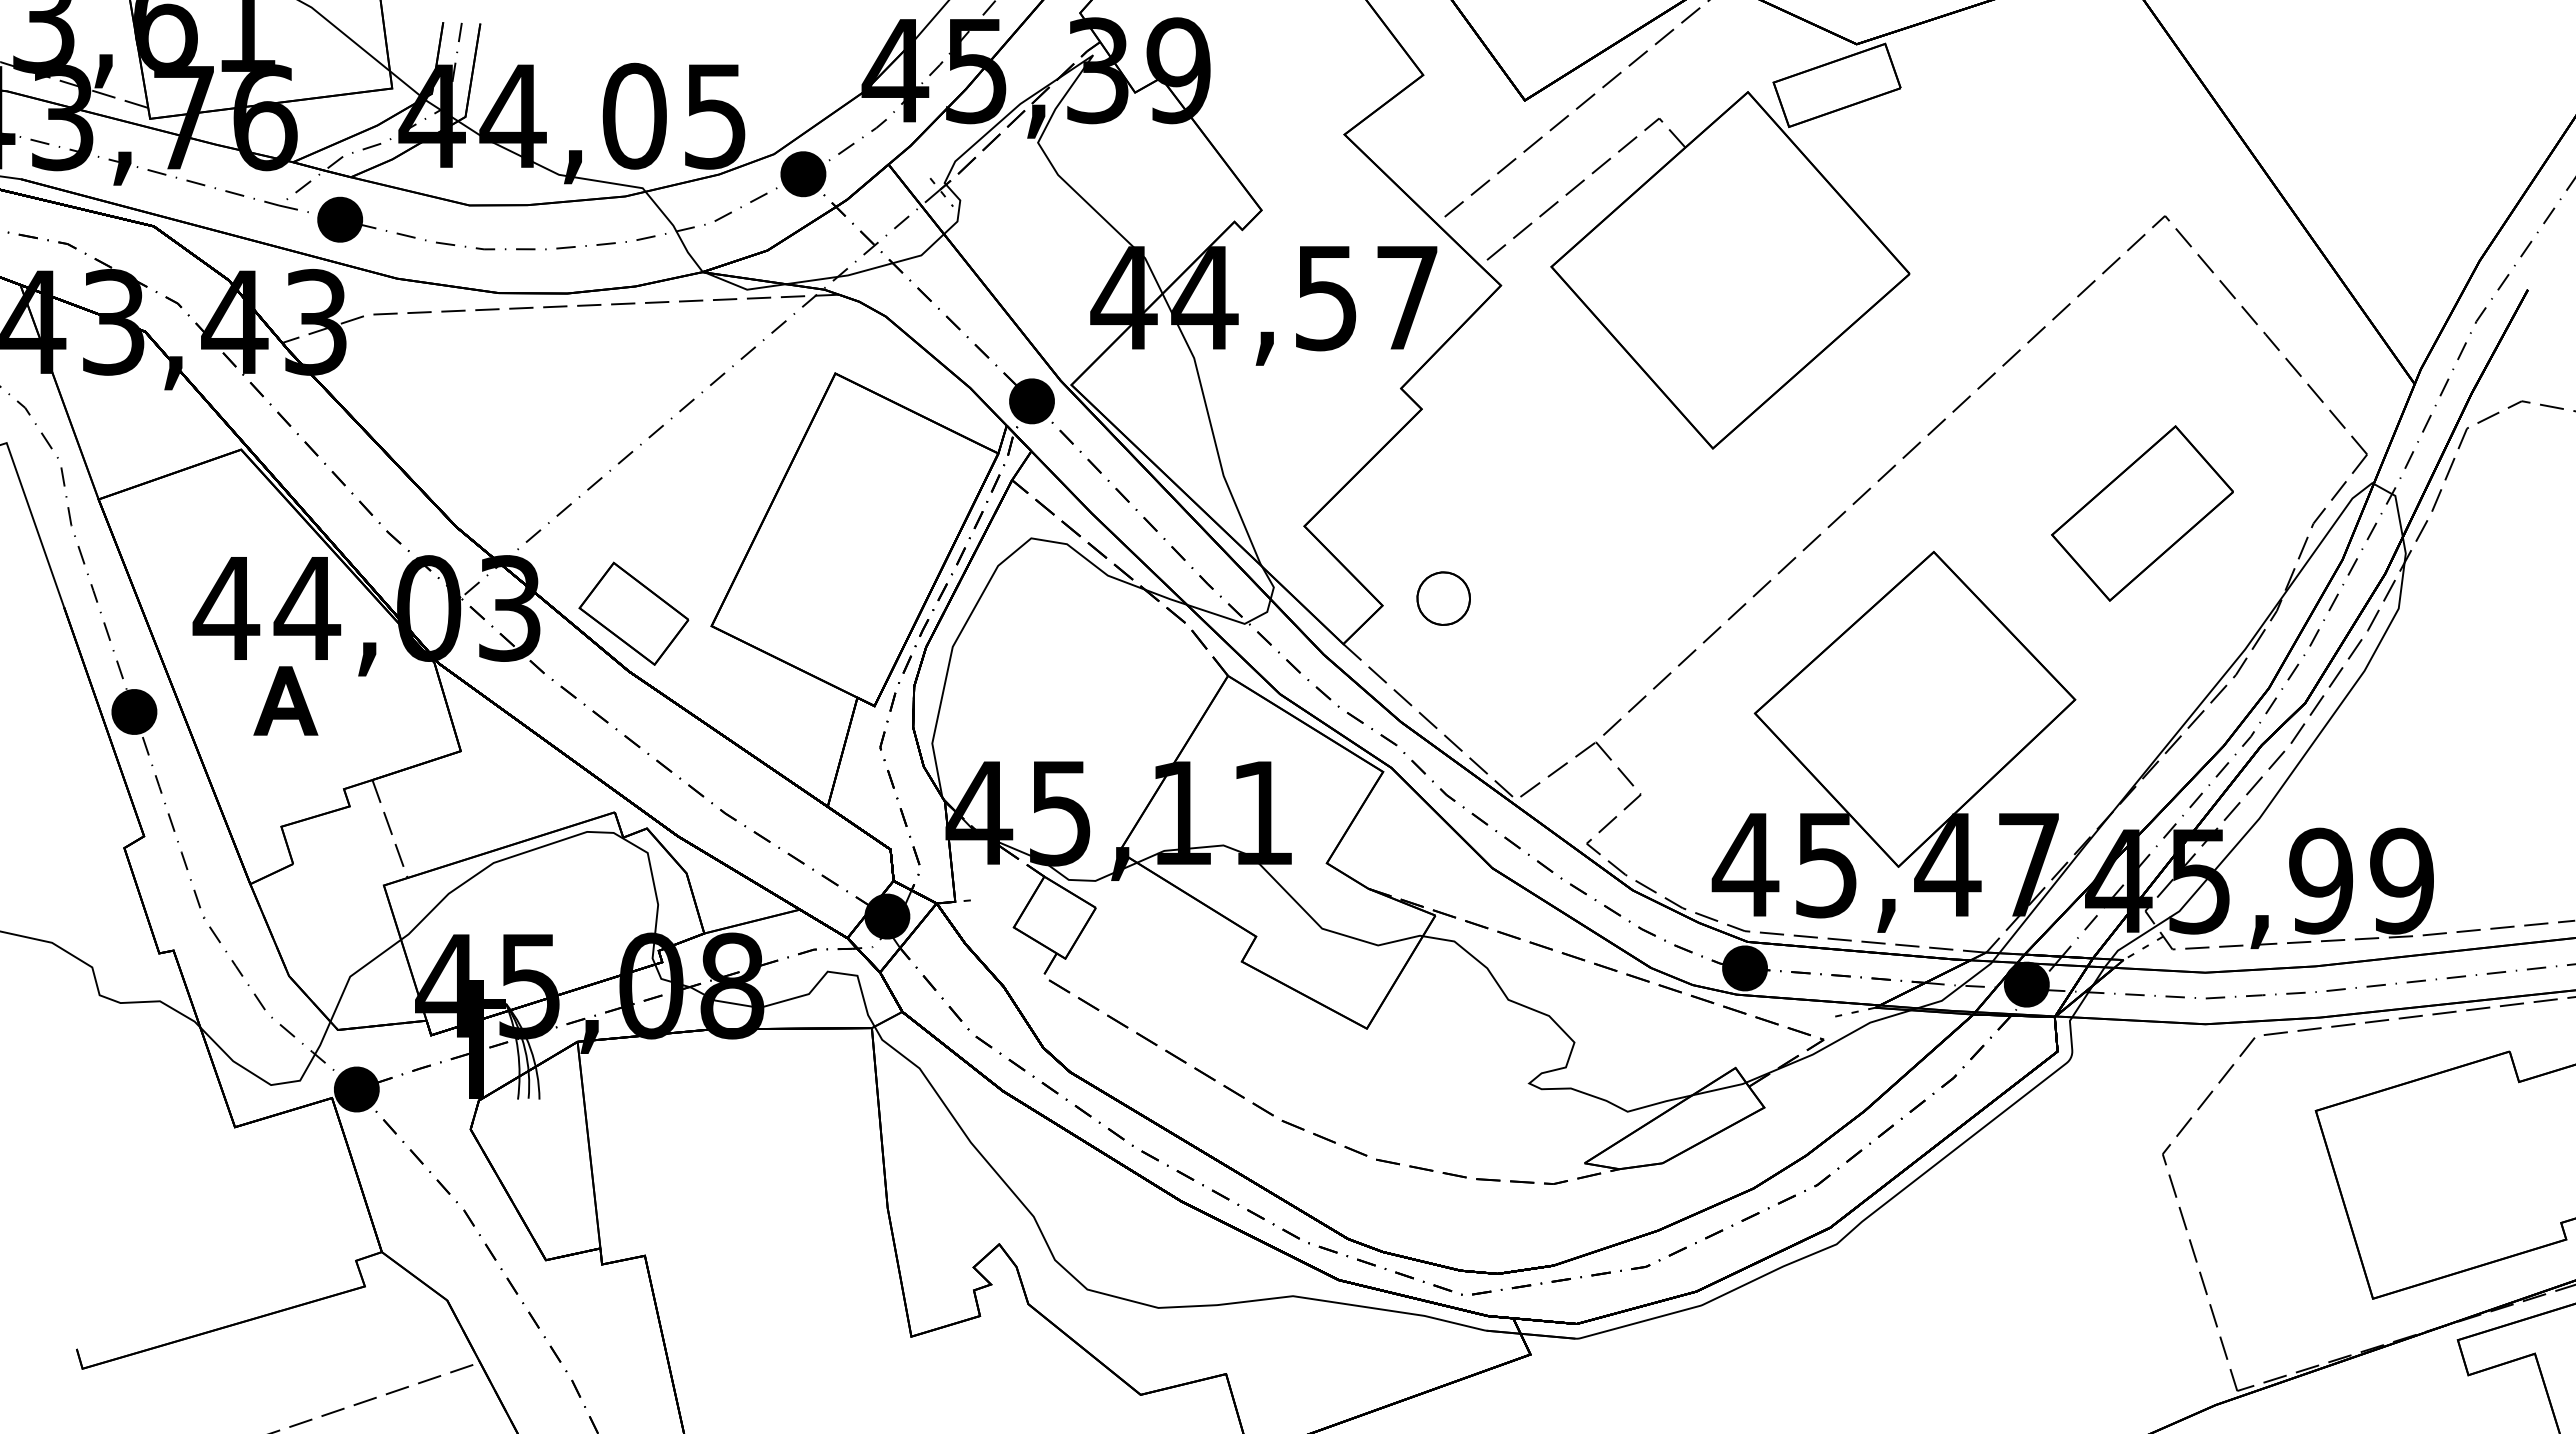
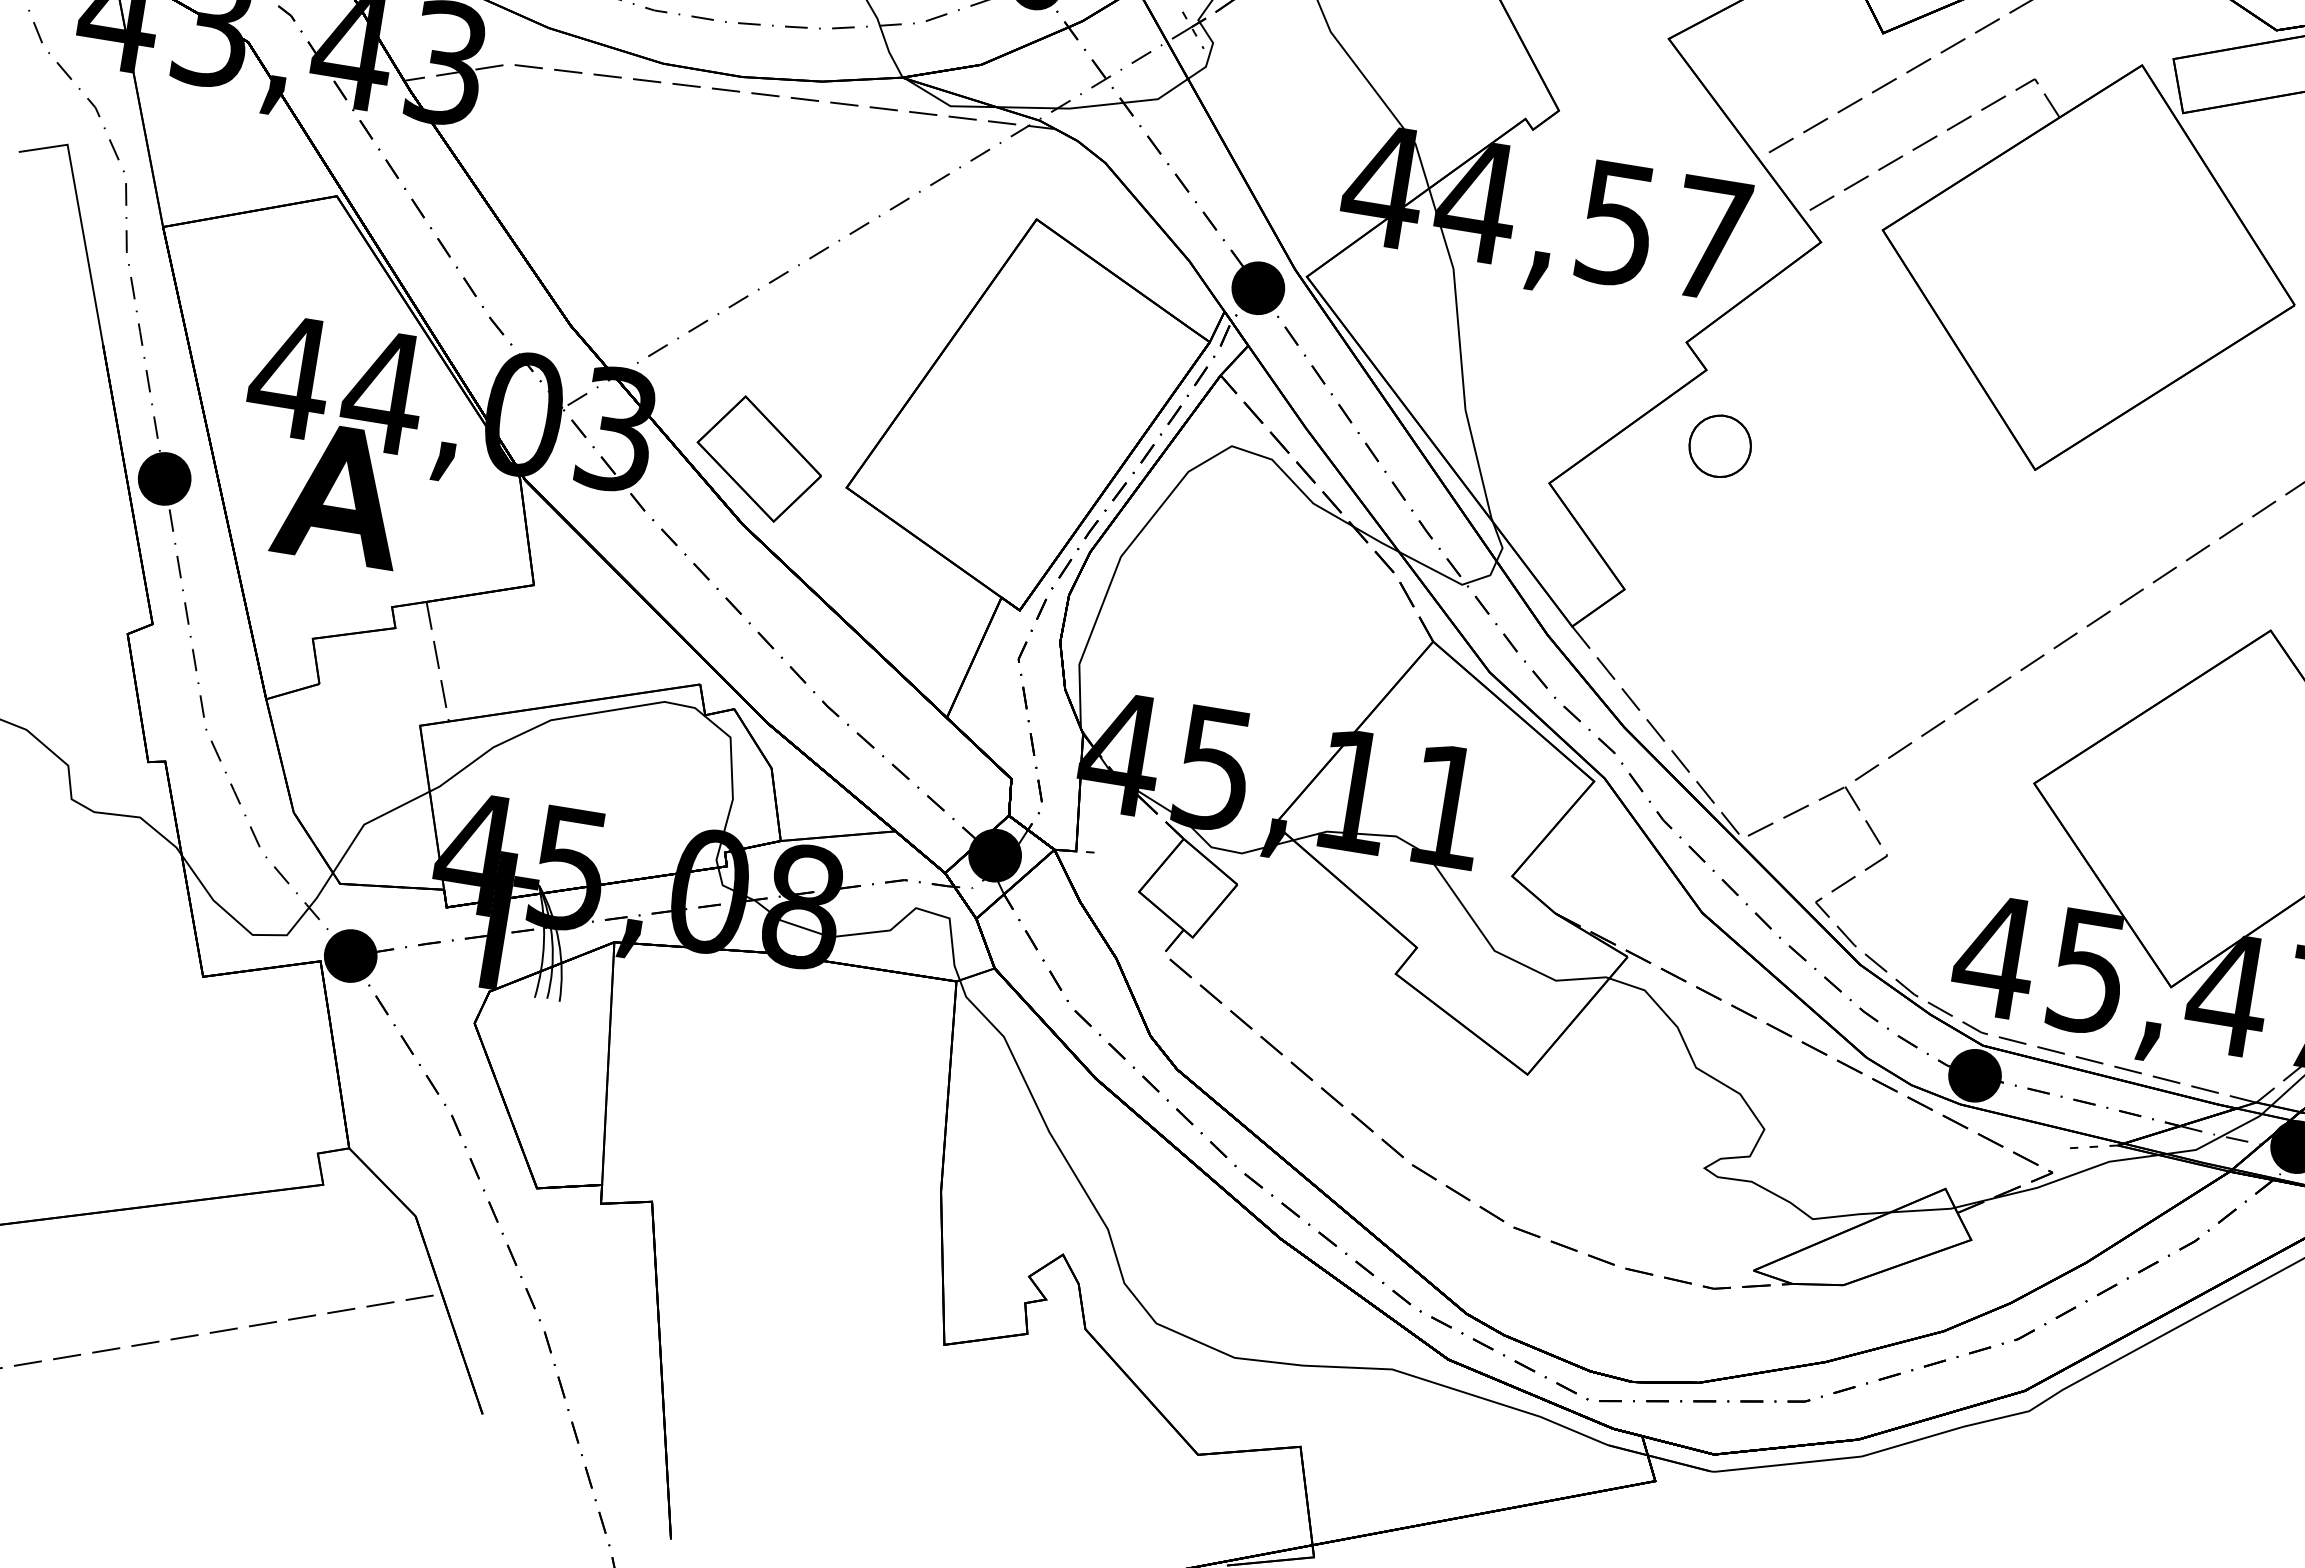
part: (1443, 598) -> (1719, 446), moved
part: (285, 700) -> (341, 493), size x1.67

